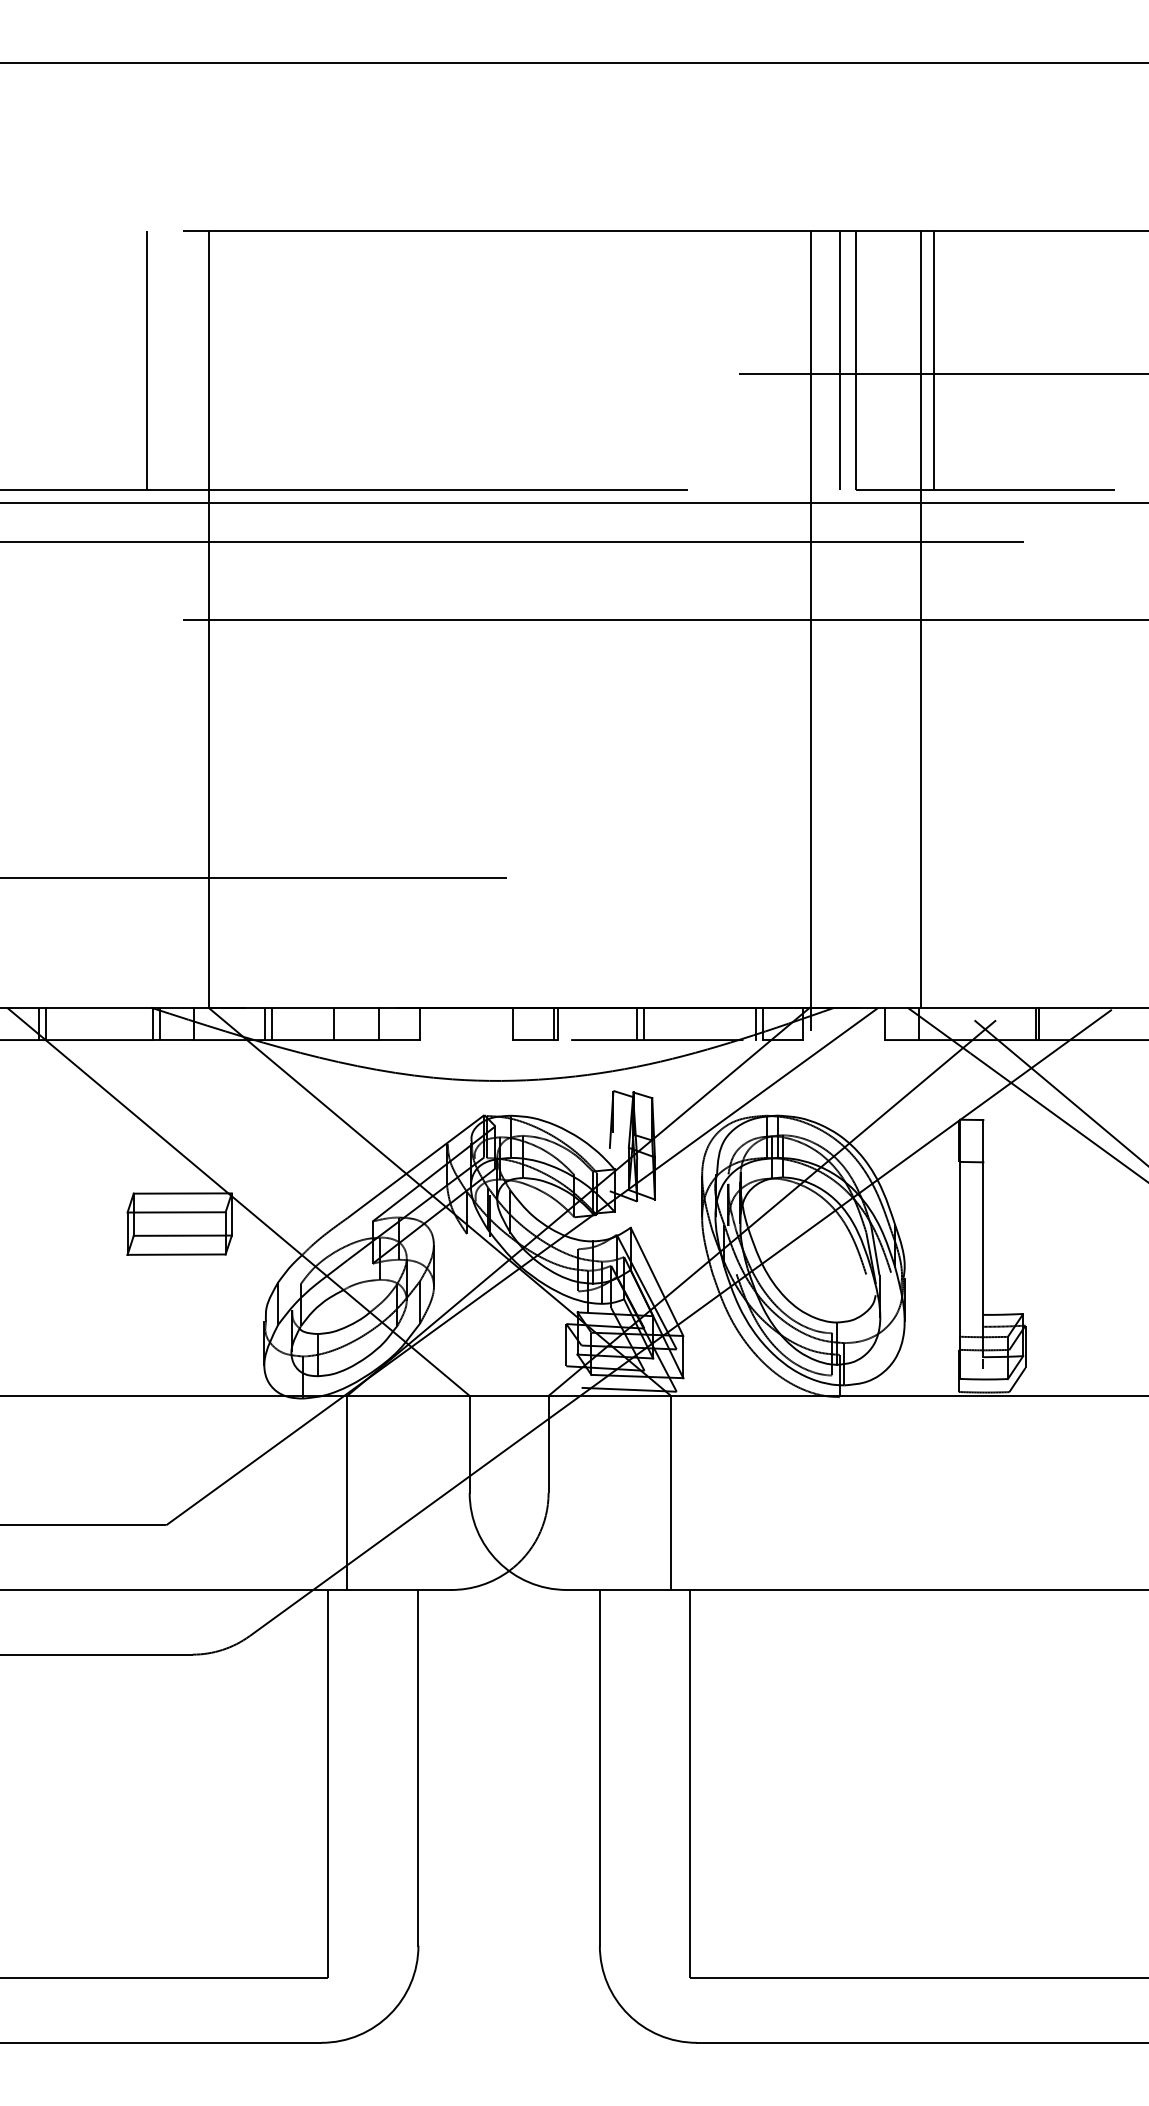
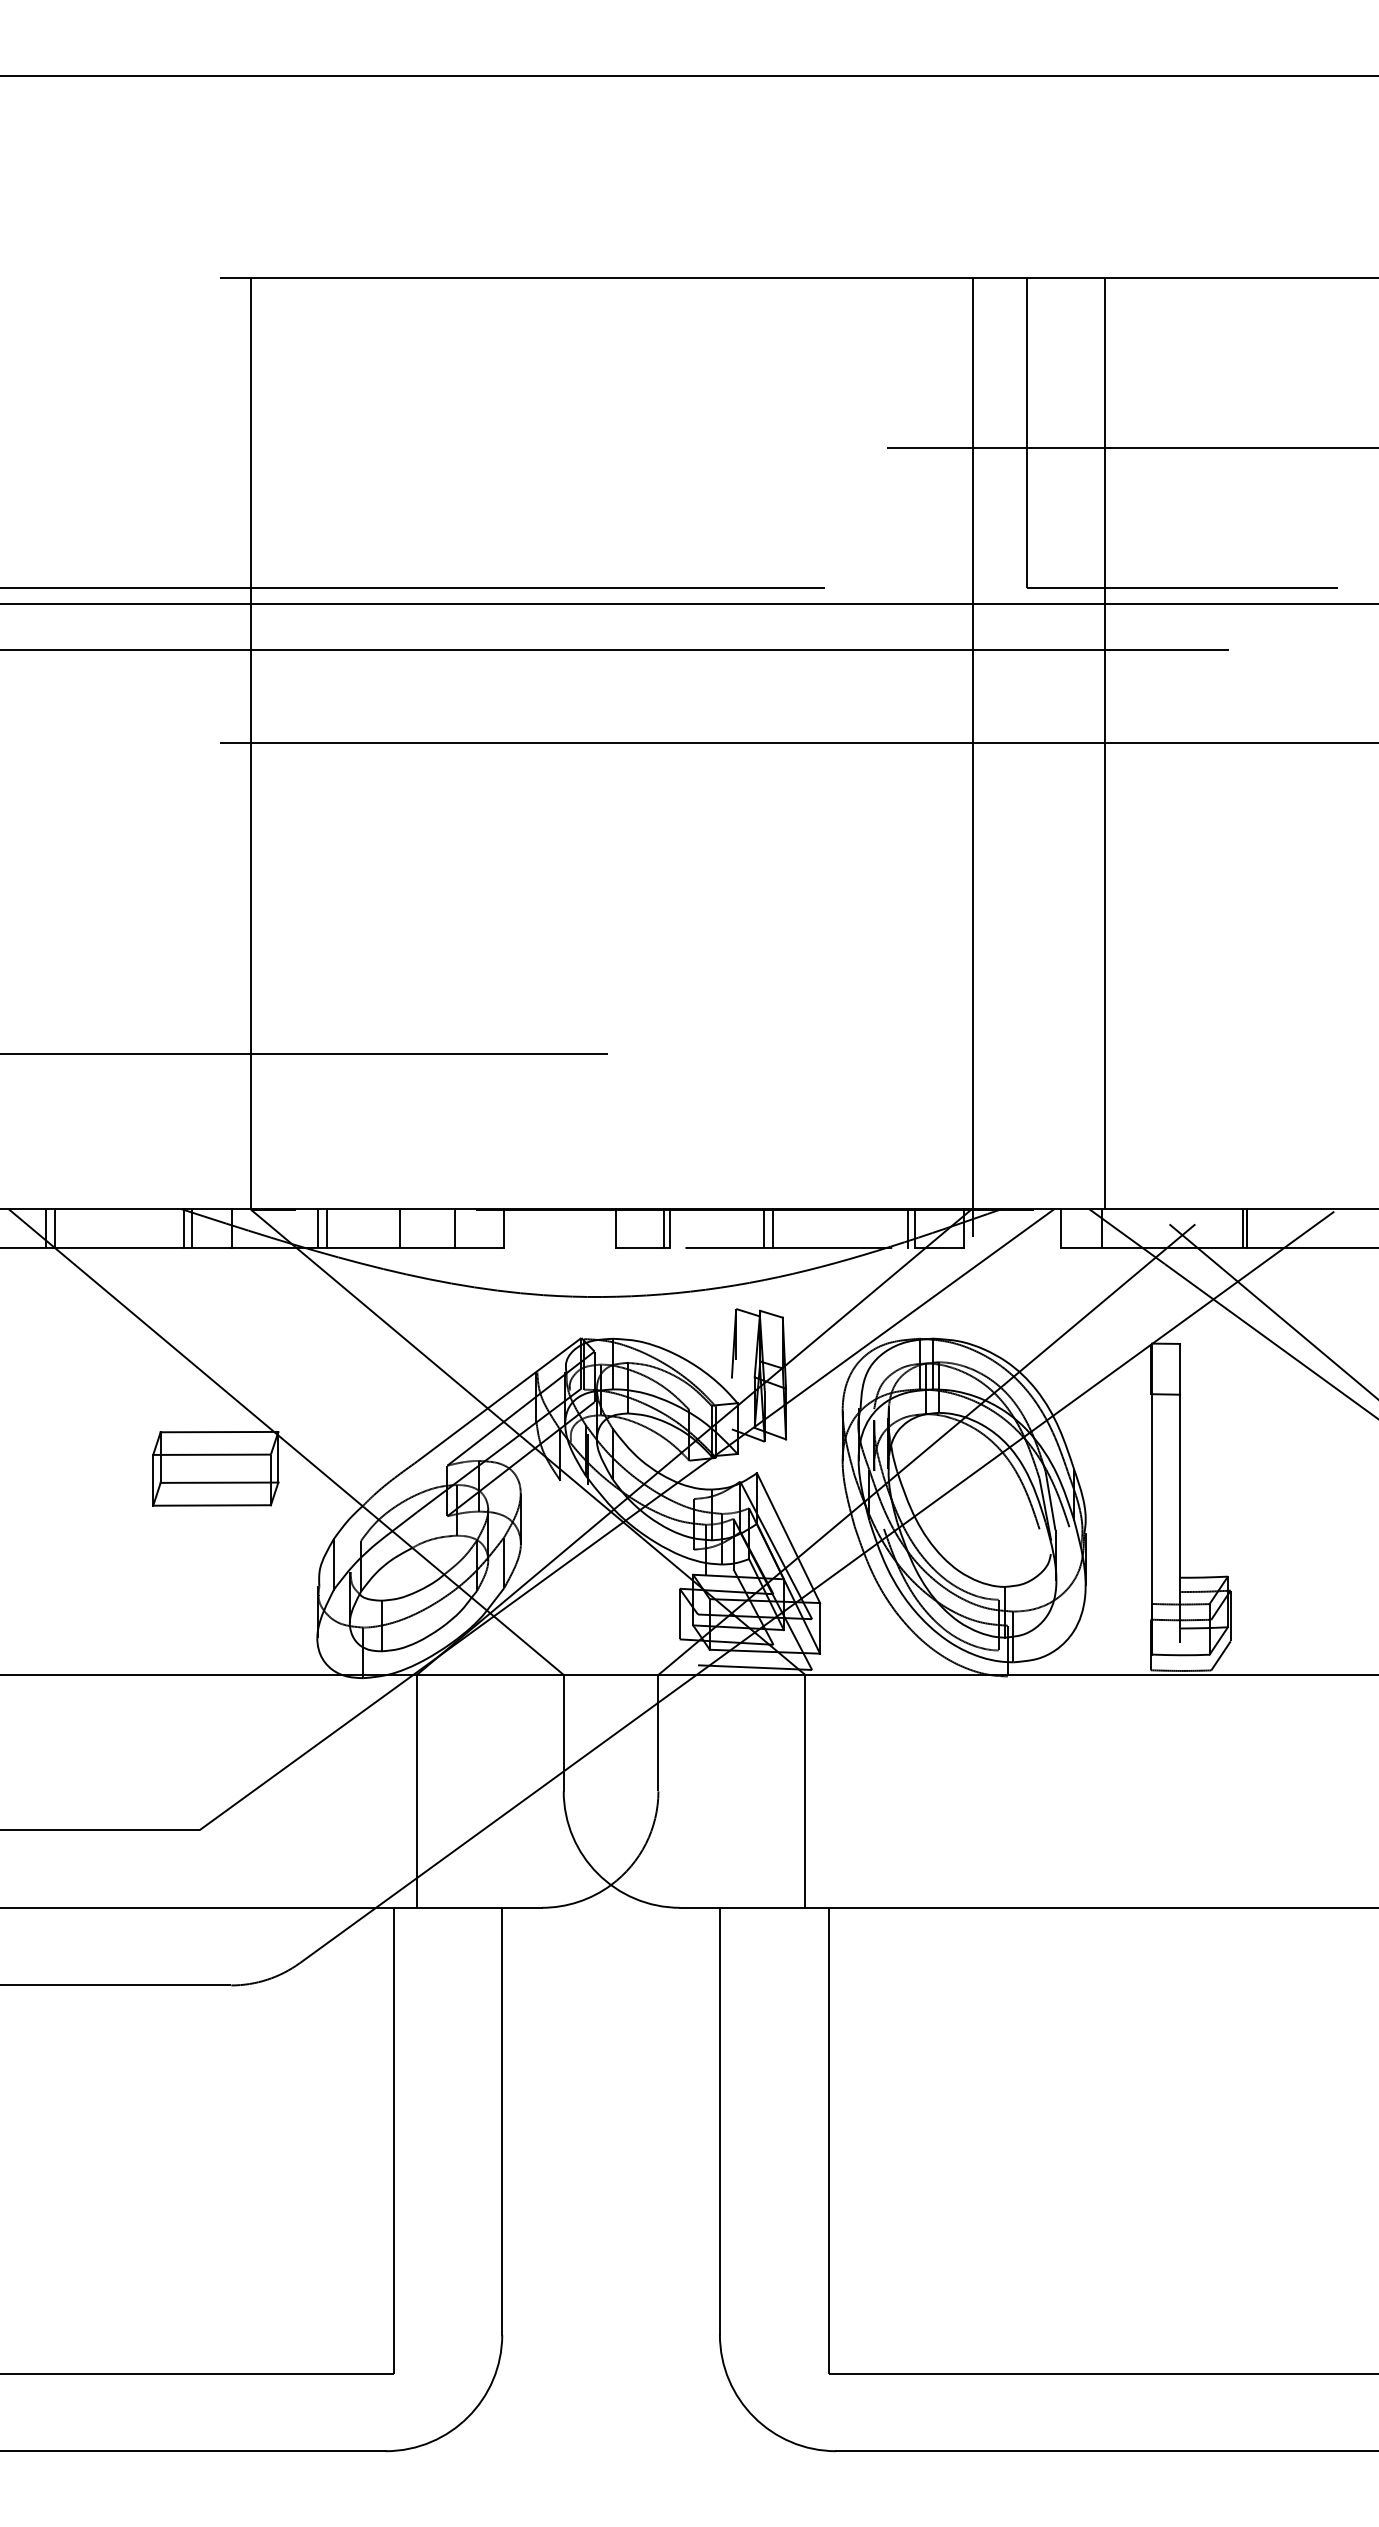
line: (146, 360) -> (176, 432), removed
line: (840, 360) -> (1008, 432), removed
line: (933, 360) -> (1120, 432), removed

